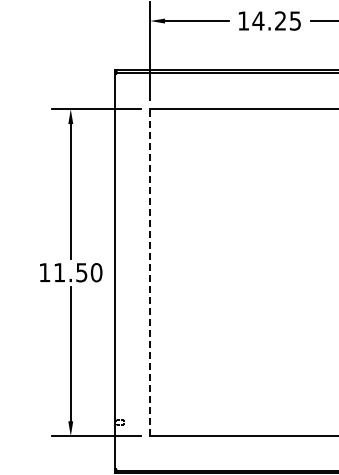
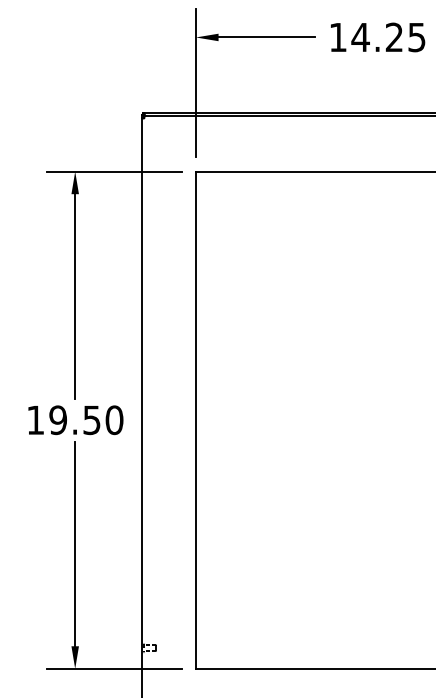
text: (59, 272) -> (58, 419), 11.50 -> 19.50
line: (150, 272) -> (196, 419), dashed -> solid

